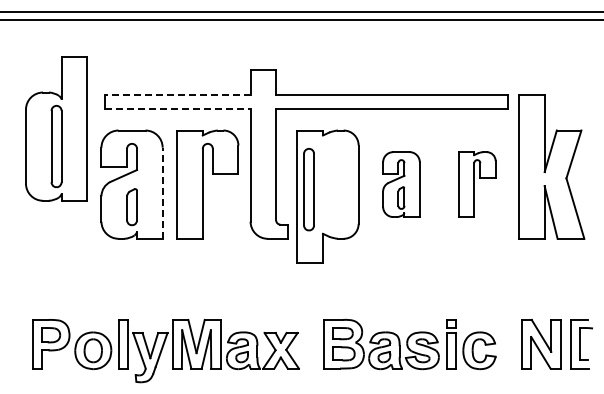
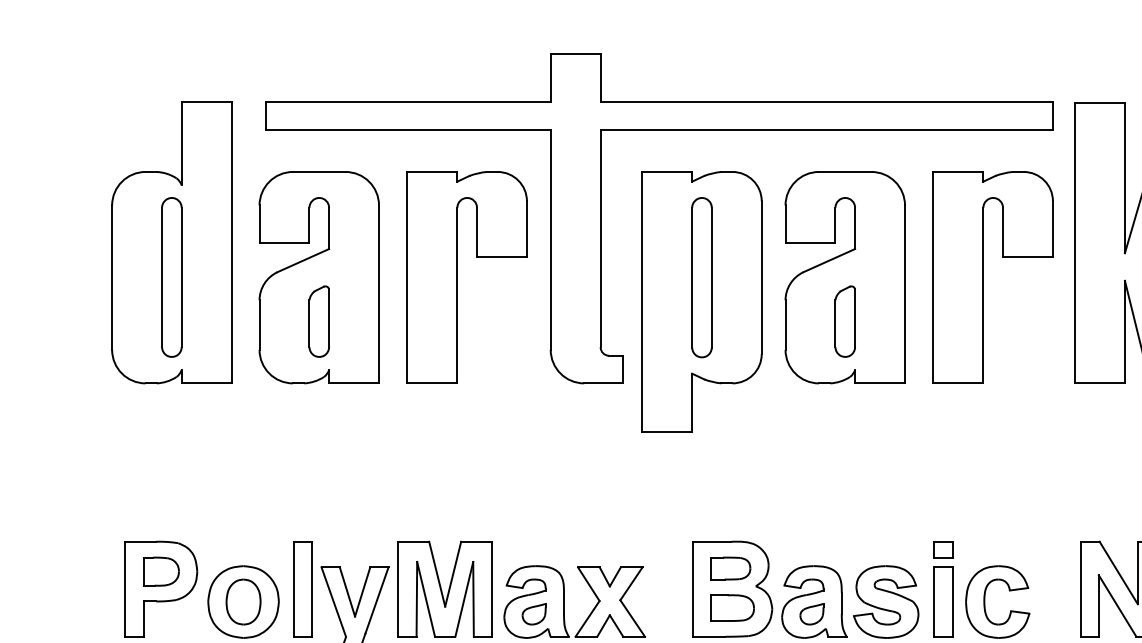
line: (177, 94) -> (407, 101), dashed -> solid
line: (177, 109) -> (407, 130), dashed -> solid
part: (56, 128) -> (171, 242), moved
part: (401, 184) -> (845, 277), size x1.67
part: (477, 184) -> (993, 277), size x1.67
part: (308, 189) -> (700, 277), moved
line: (162, 193) -> (378, 294), dashed -> solid

